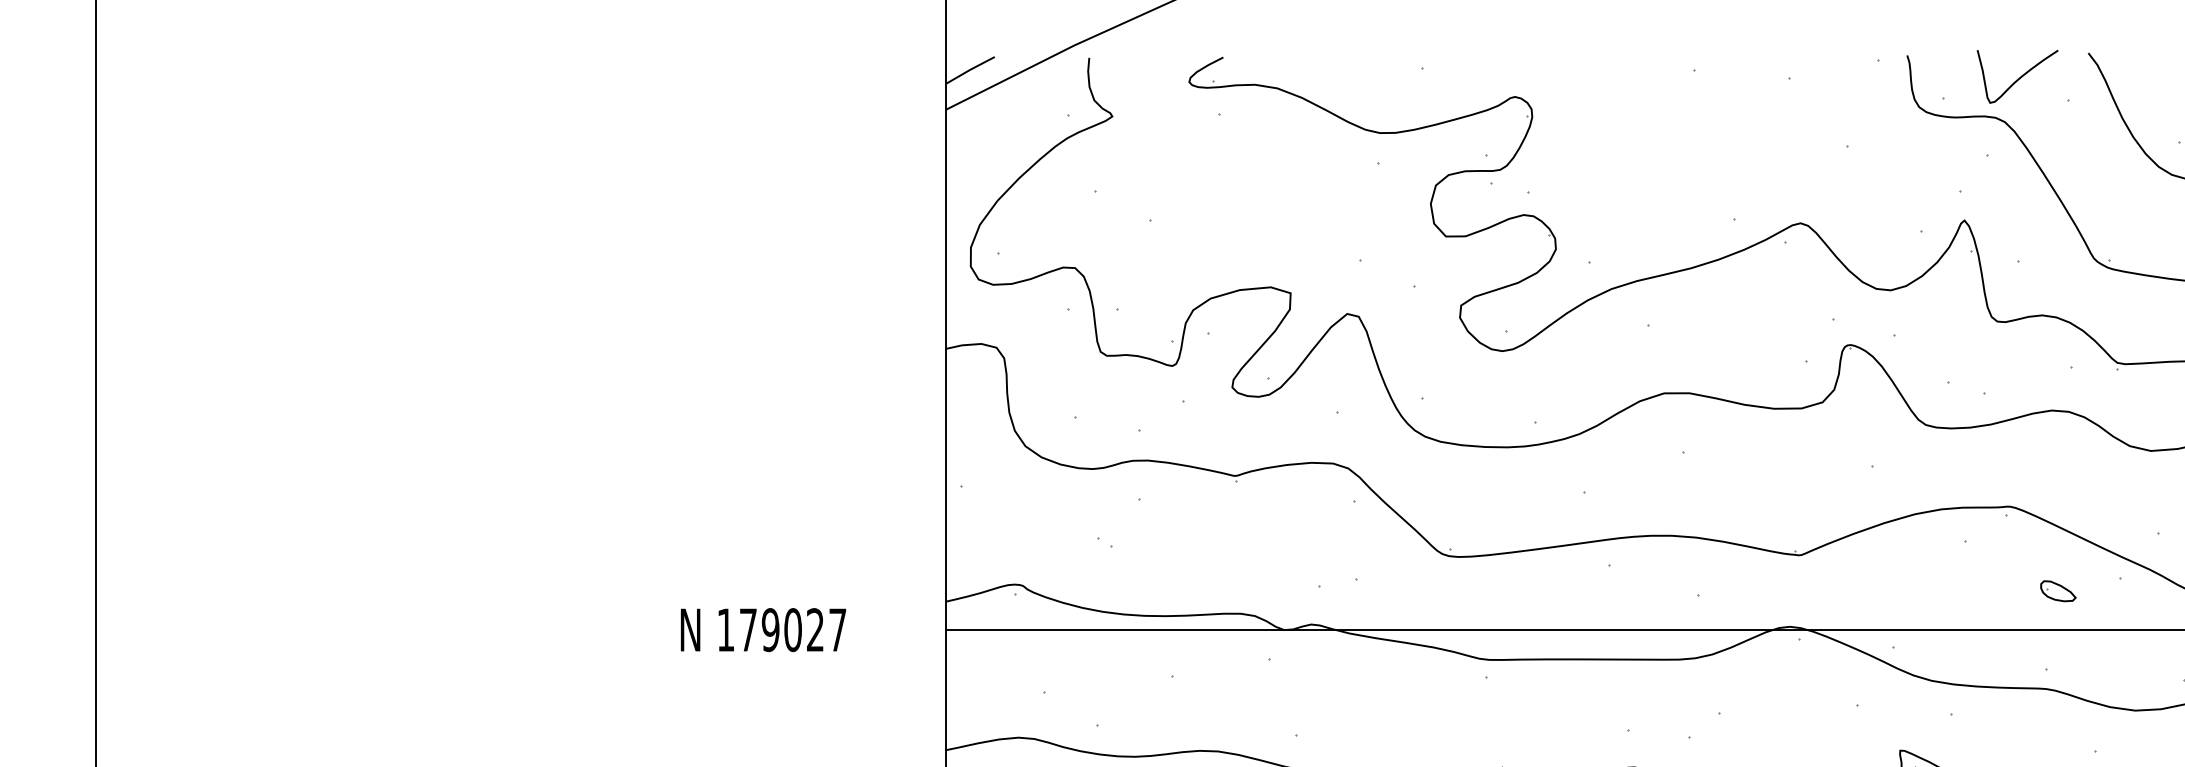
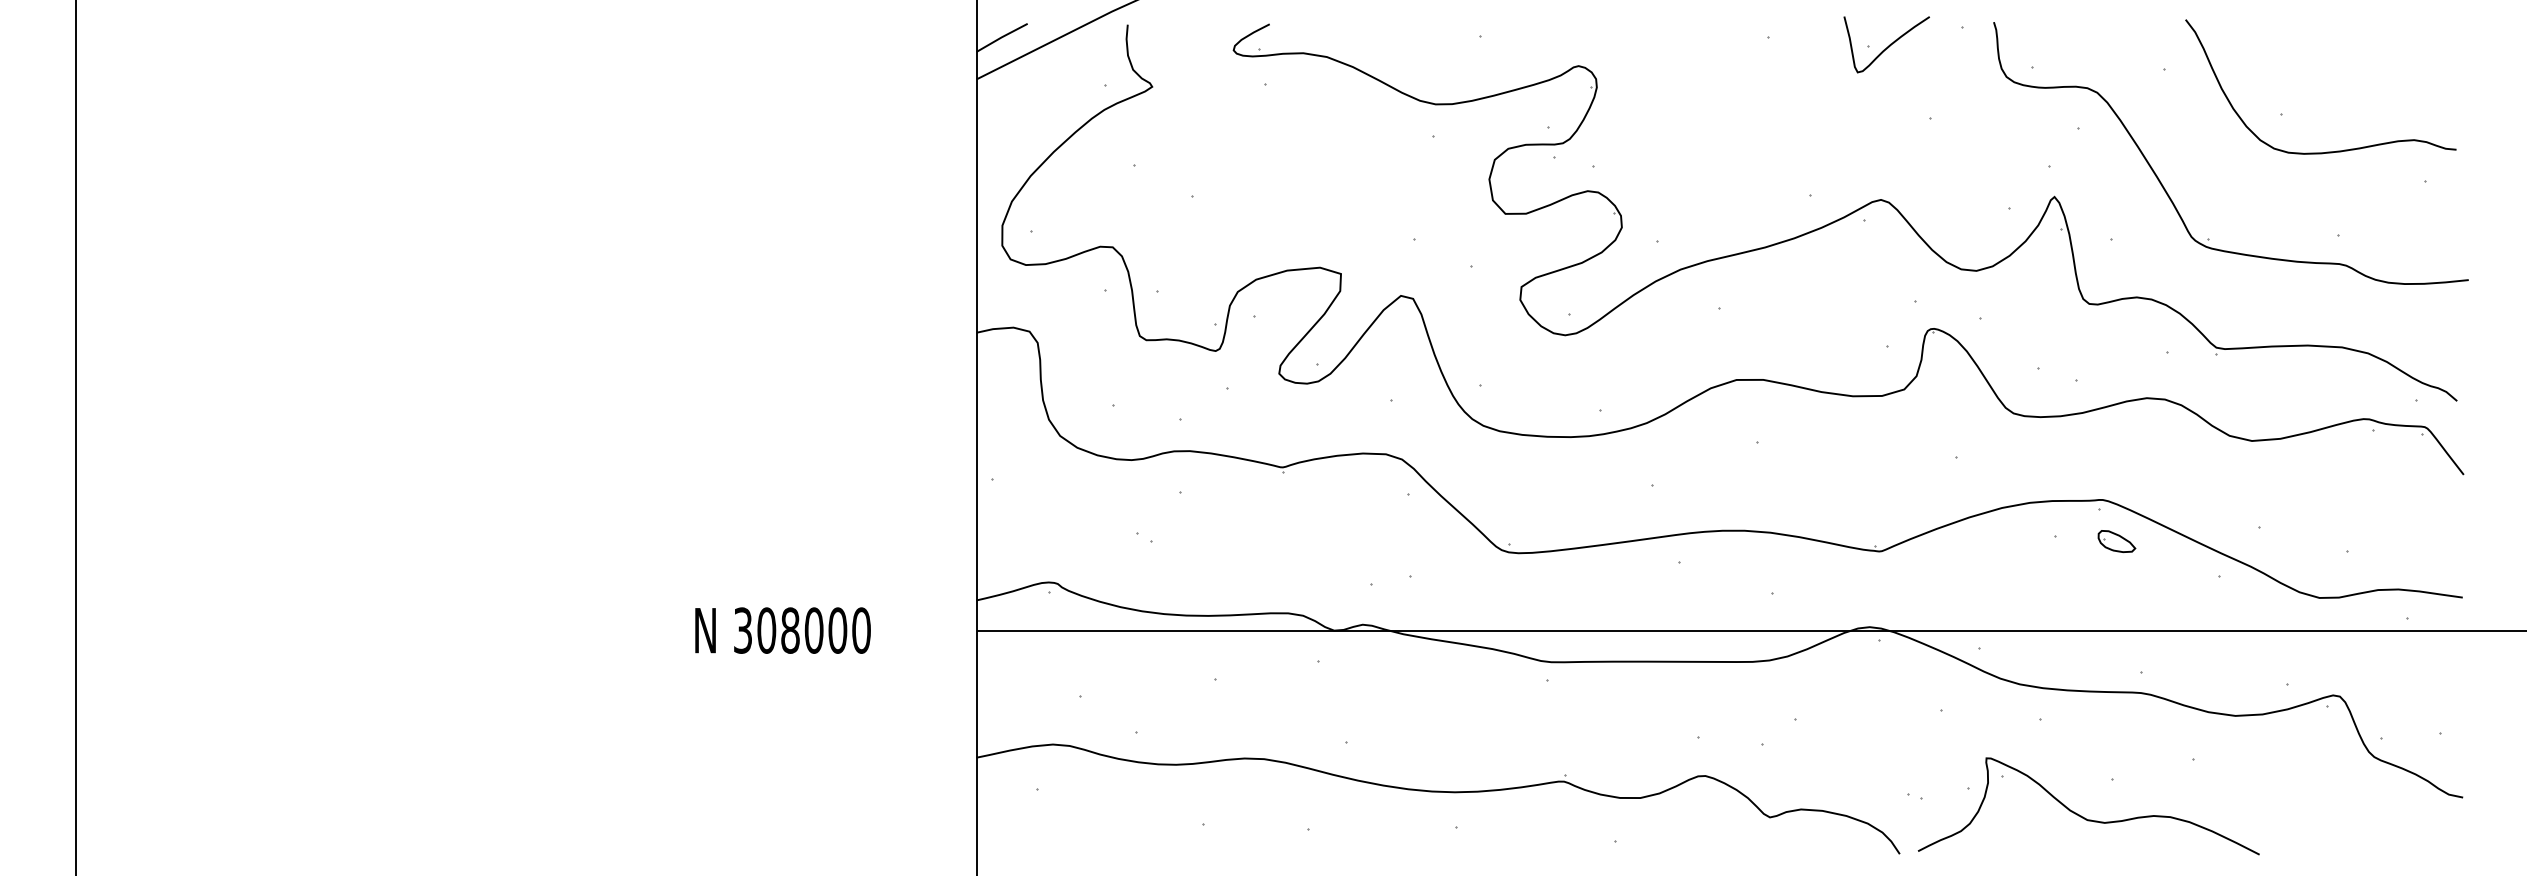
curve: (2019, 77) -> (1888, 45), moved
part: (2057, 591) -> (2116, 541), moved
text: (782, 629) -> (802, 630), 179027 -> 308000

